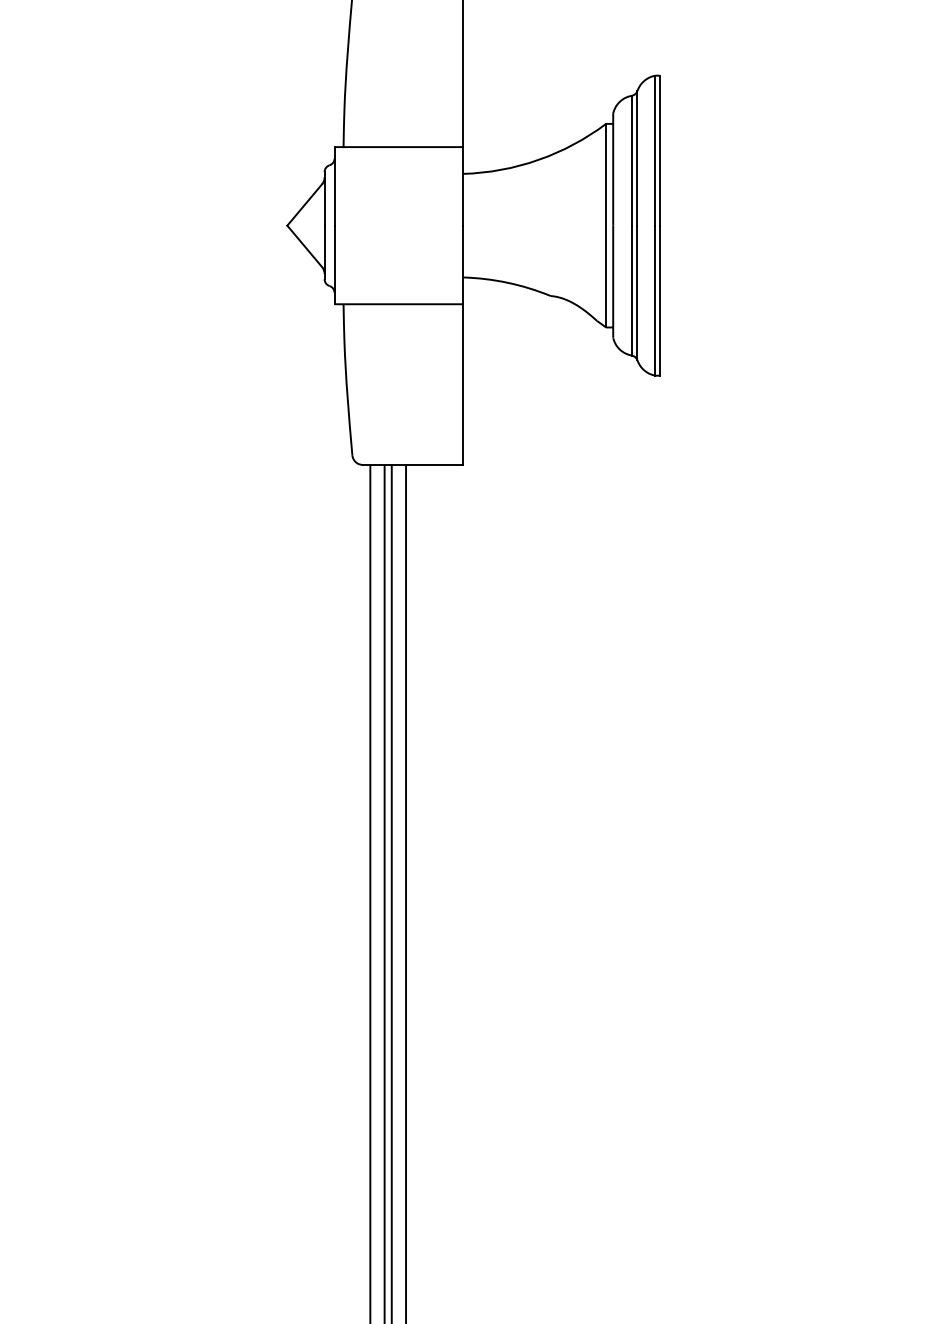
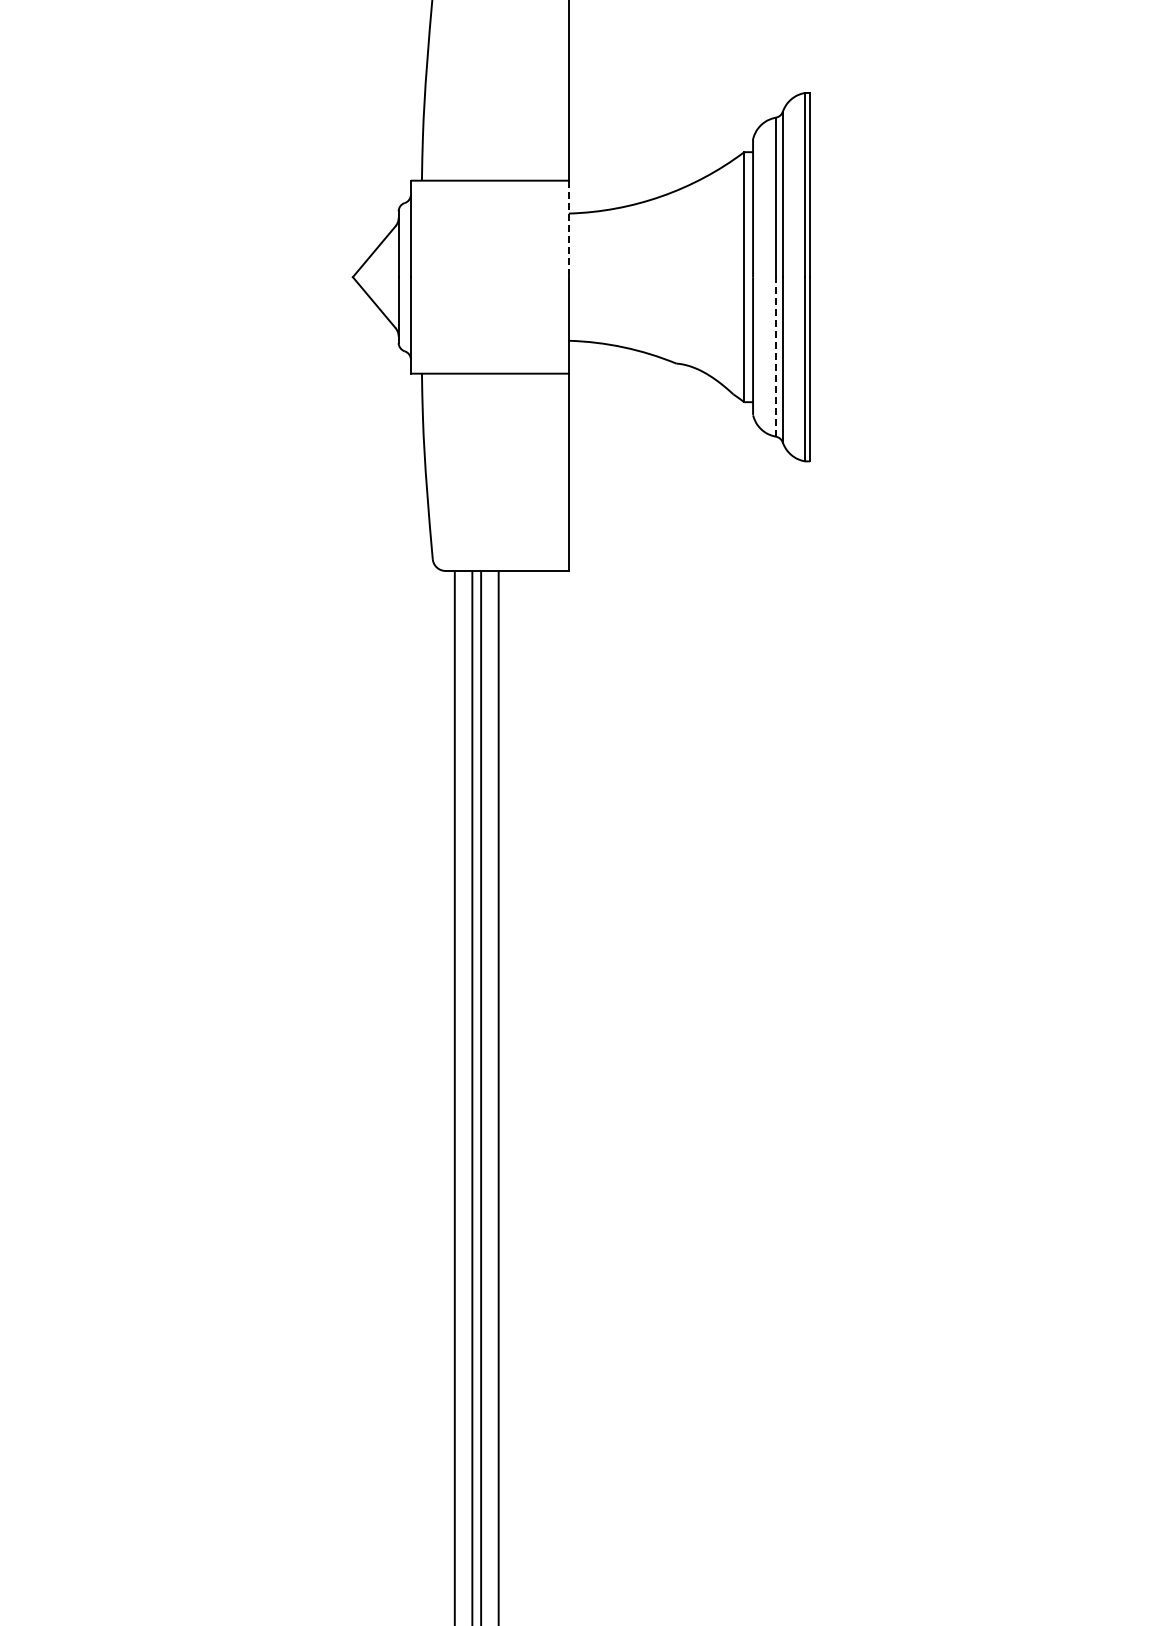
line: (462, 186) -> (568, 229), solid -> dashed
line: (632, 290) -> (776, 356), solid -> dashed

